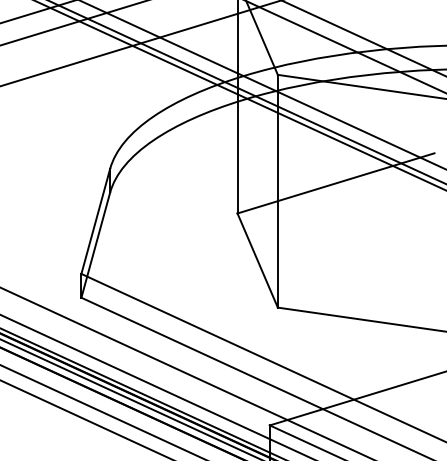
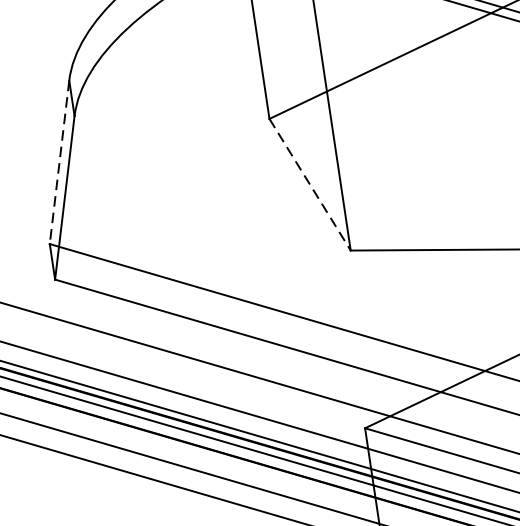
line: (95, 221) -> (59, 162), solid -> dashed
line: (257, 261) -> (310, 186), solid -> dashed

